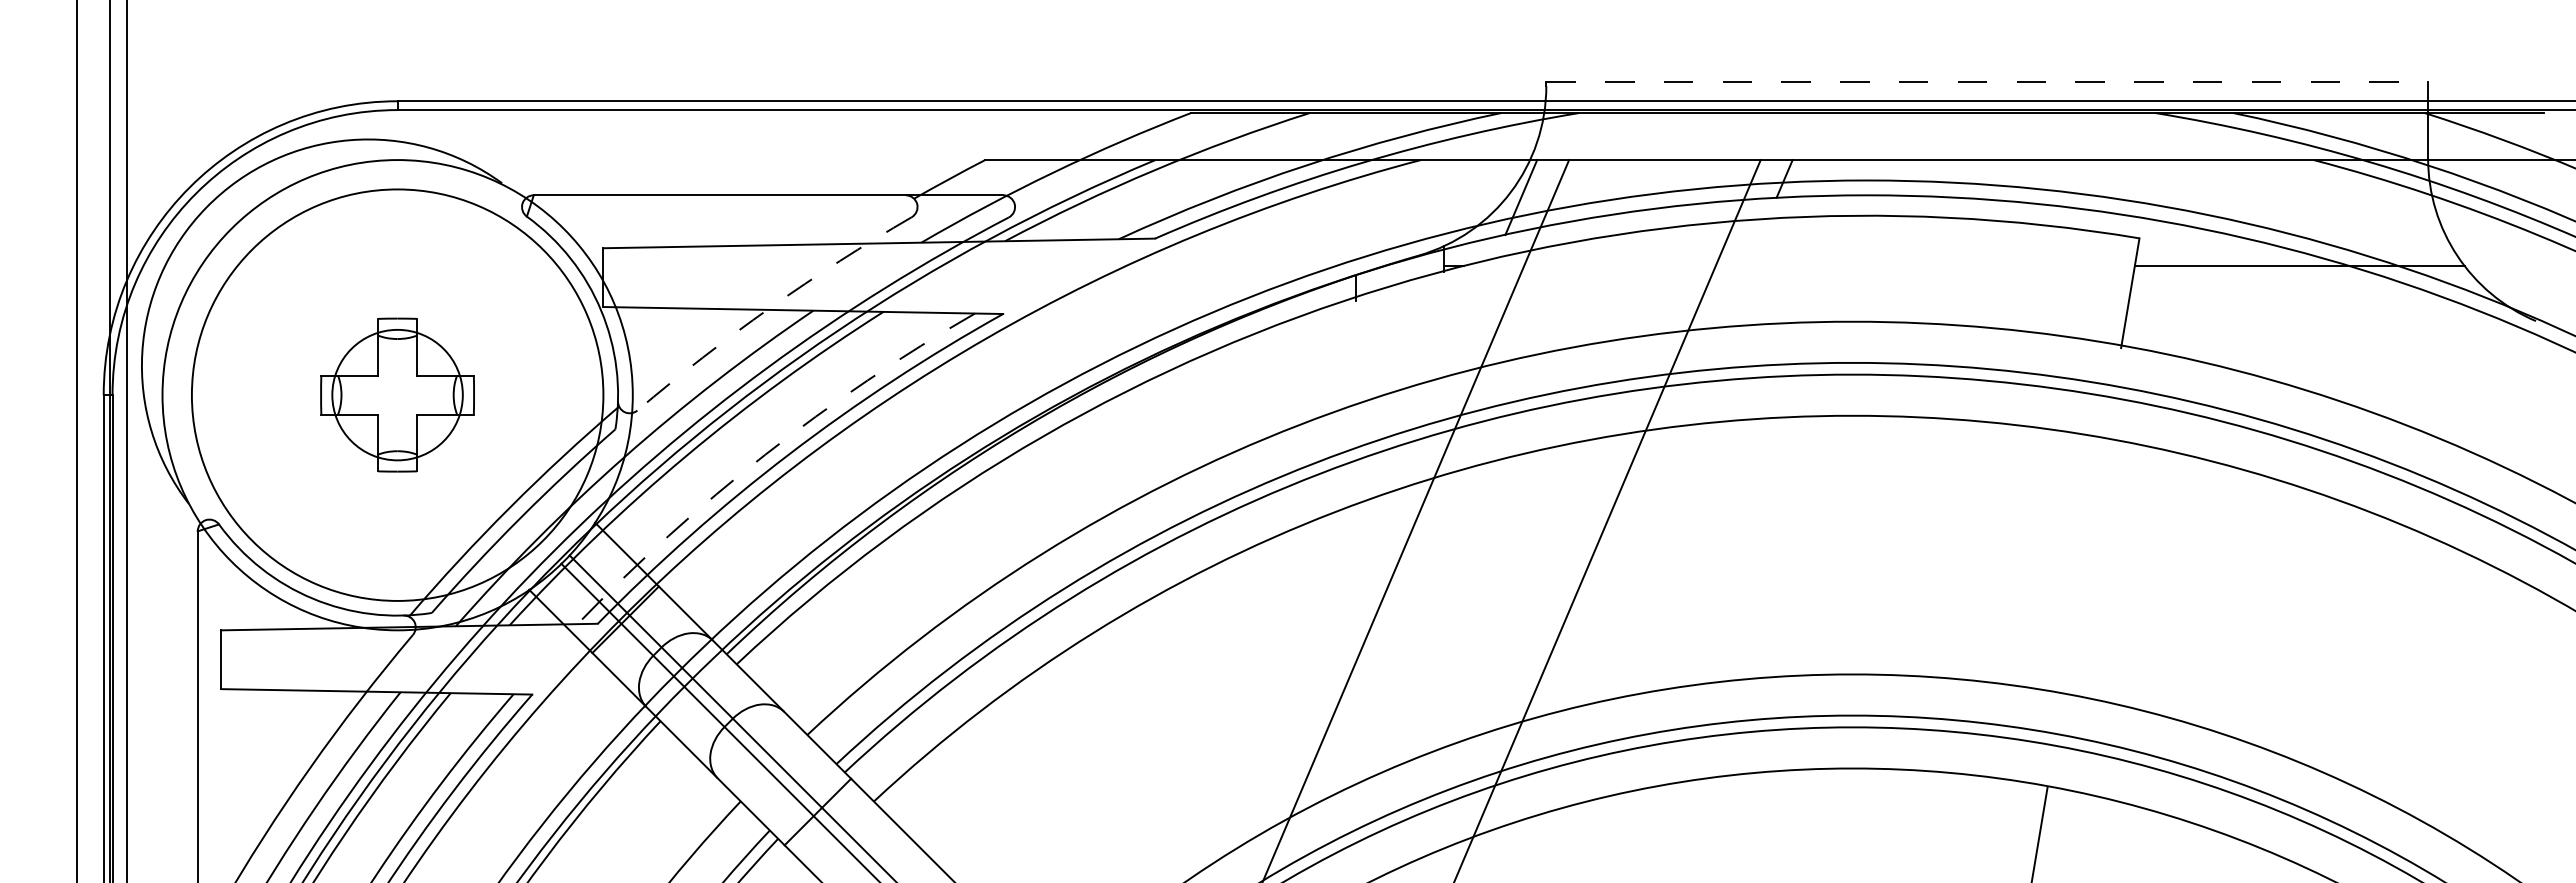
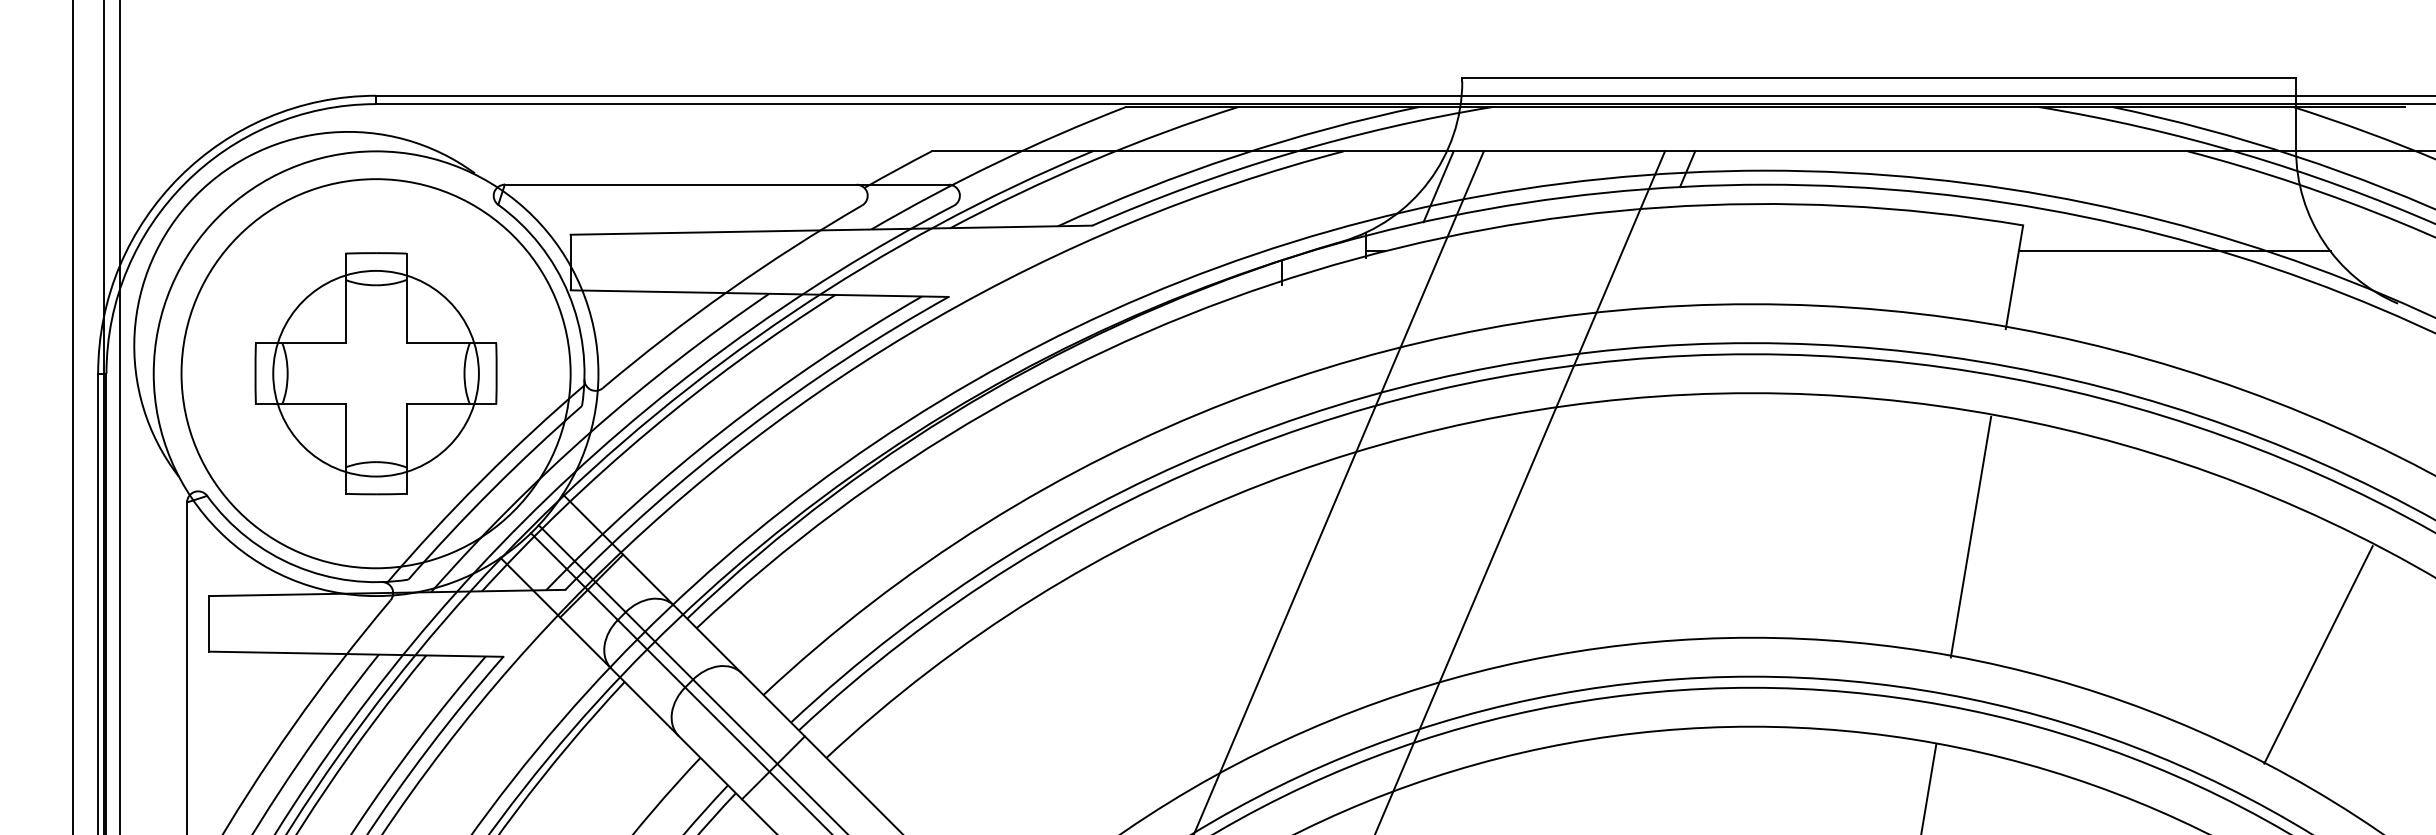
line: (1987, 82) -> (1879, 78), dashed -> solid
arc: (770, 307) -> (728, 290), dashed -> solid
part: (397, 394) -> (375, 373), size x1.67
arc: (765, 454) -> (723, 429), dashed -> solid
line: (2084, 567) -> (1971, 536), added
line: (2451, 692) -> (2318, 654), added

